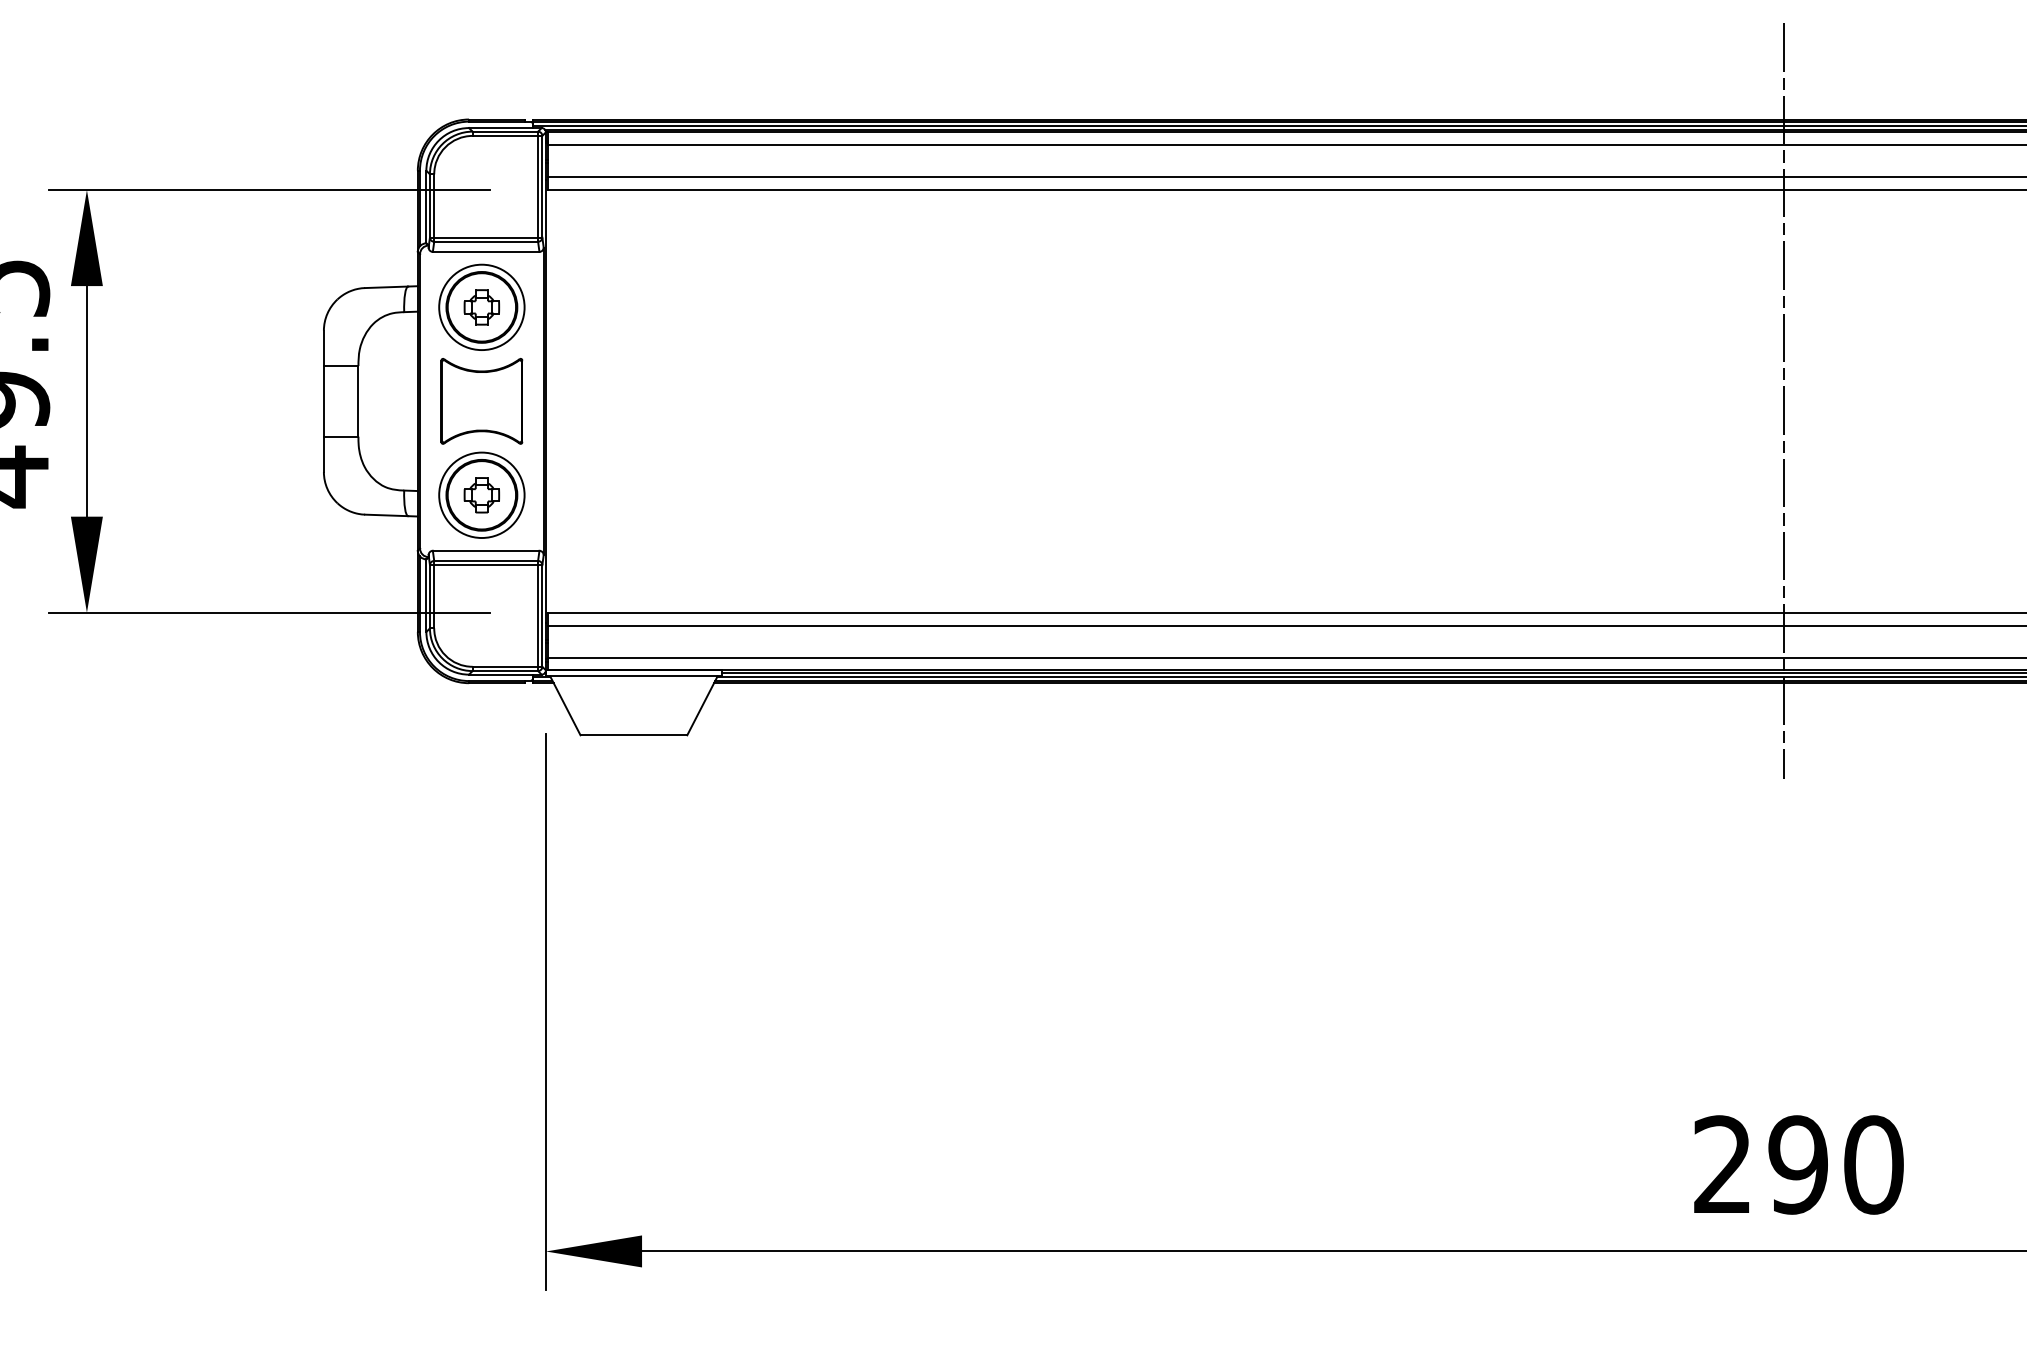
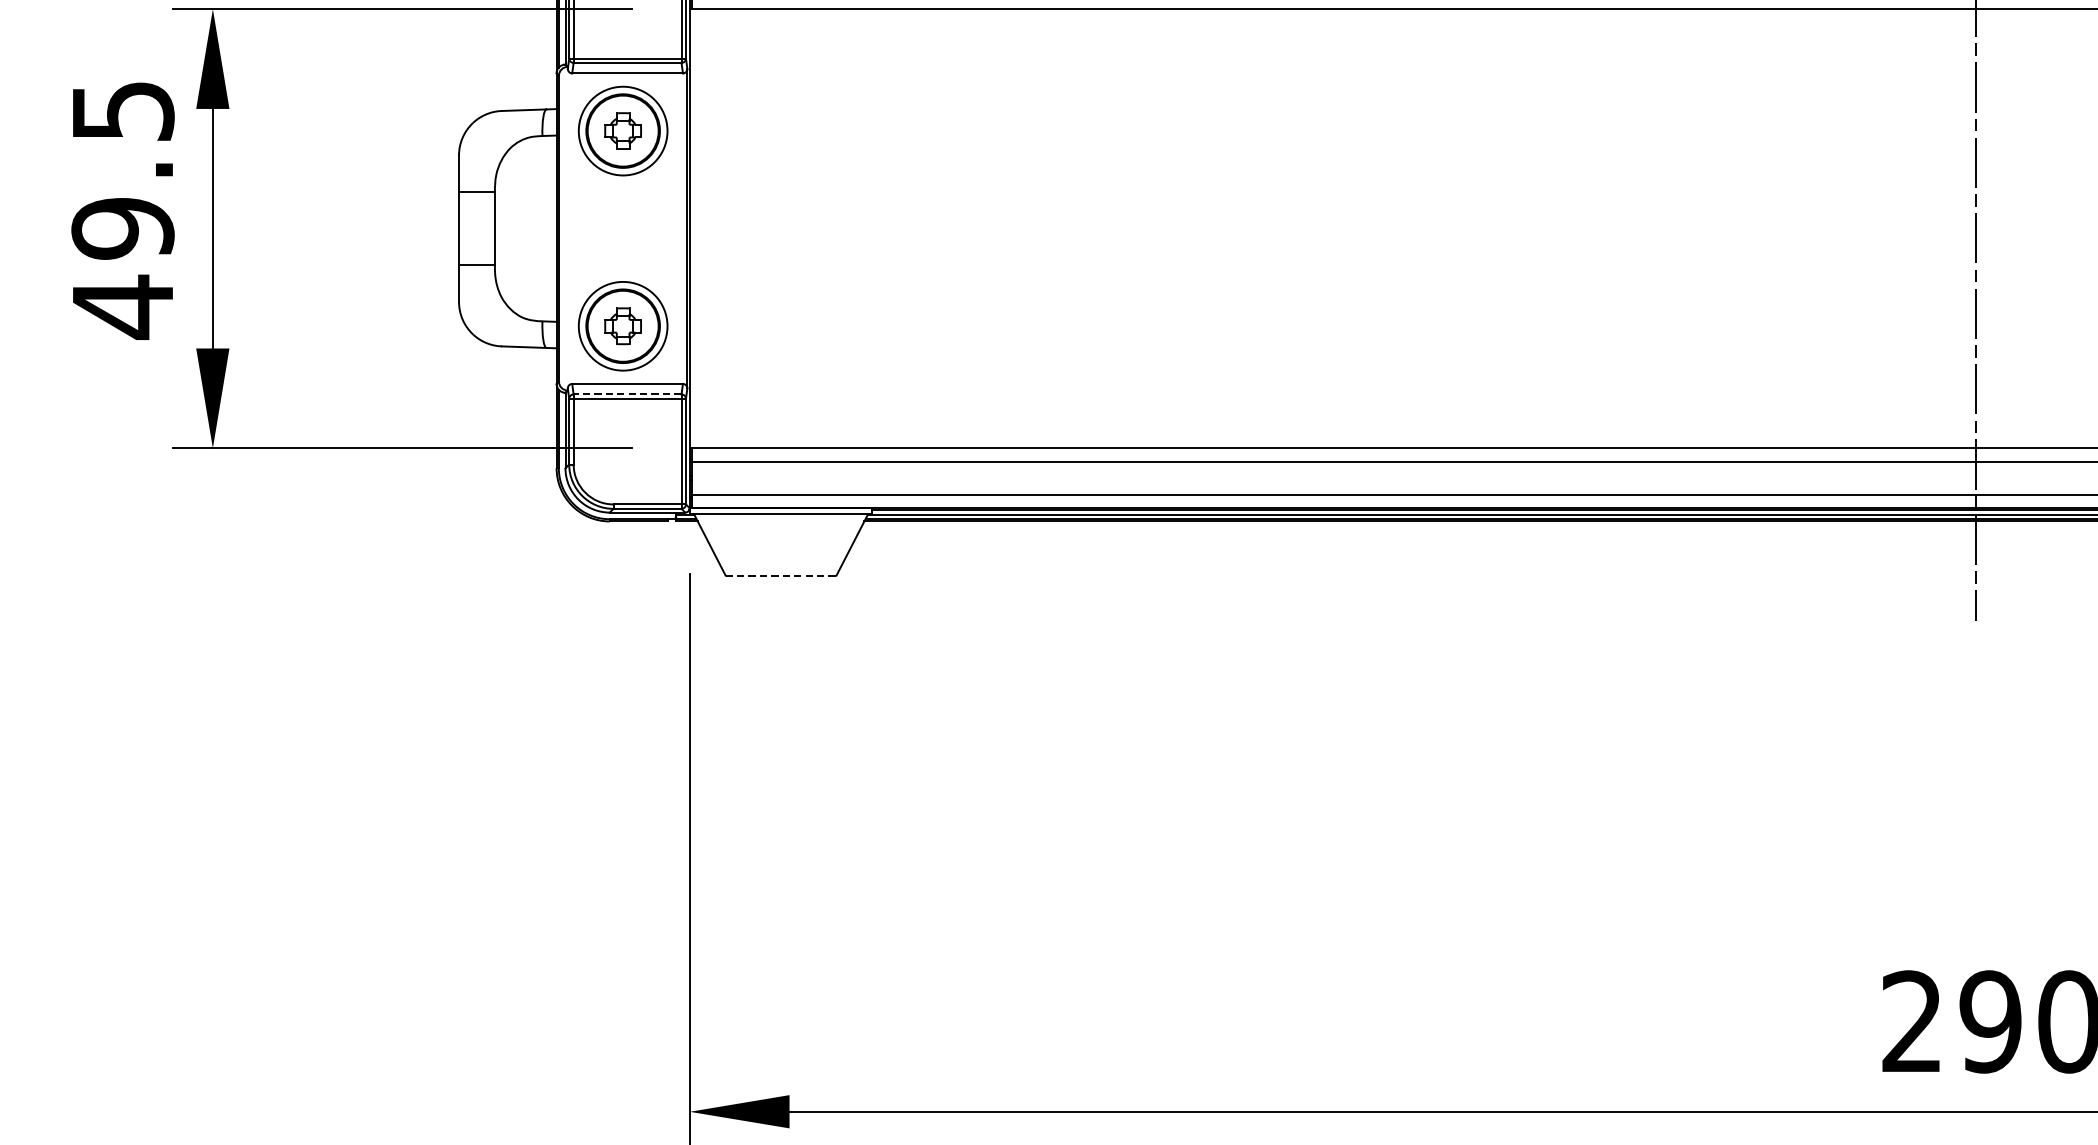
part: (481, 401) -> (622, 228), removed
line: (486, 560) -> (627, 394), solid -> dashed
line: (634, 735) -> (781, 575), solid -> dashed

